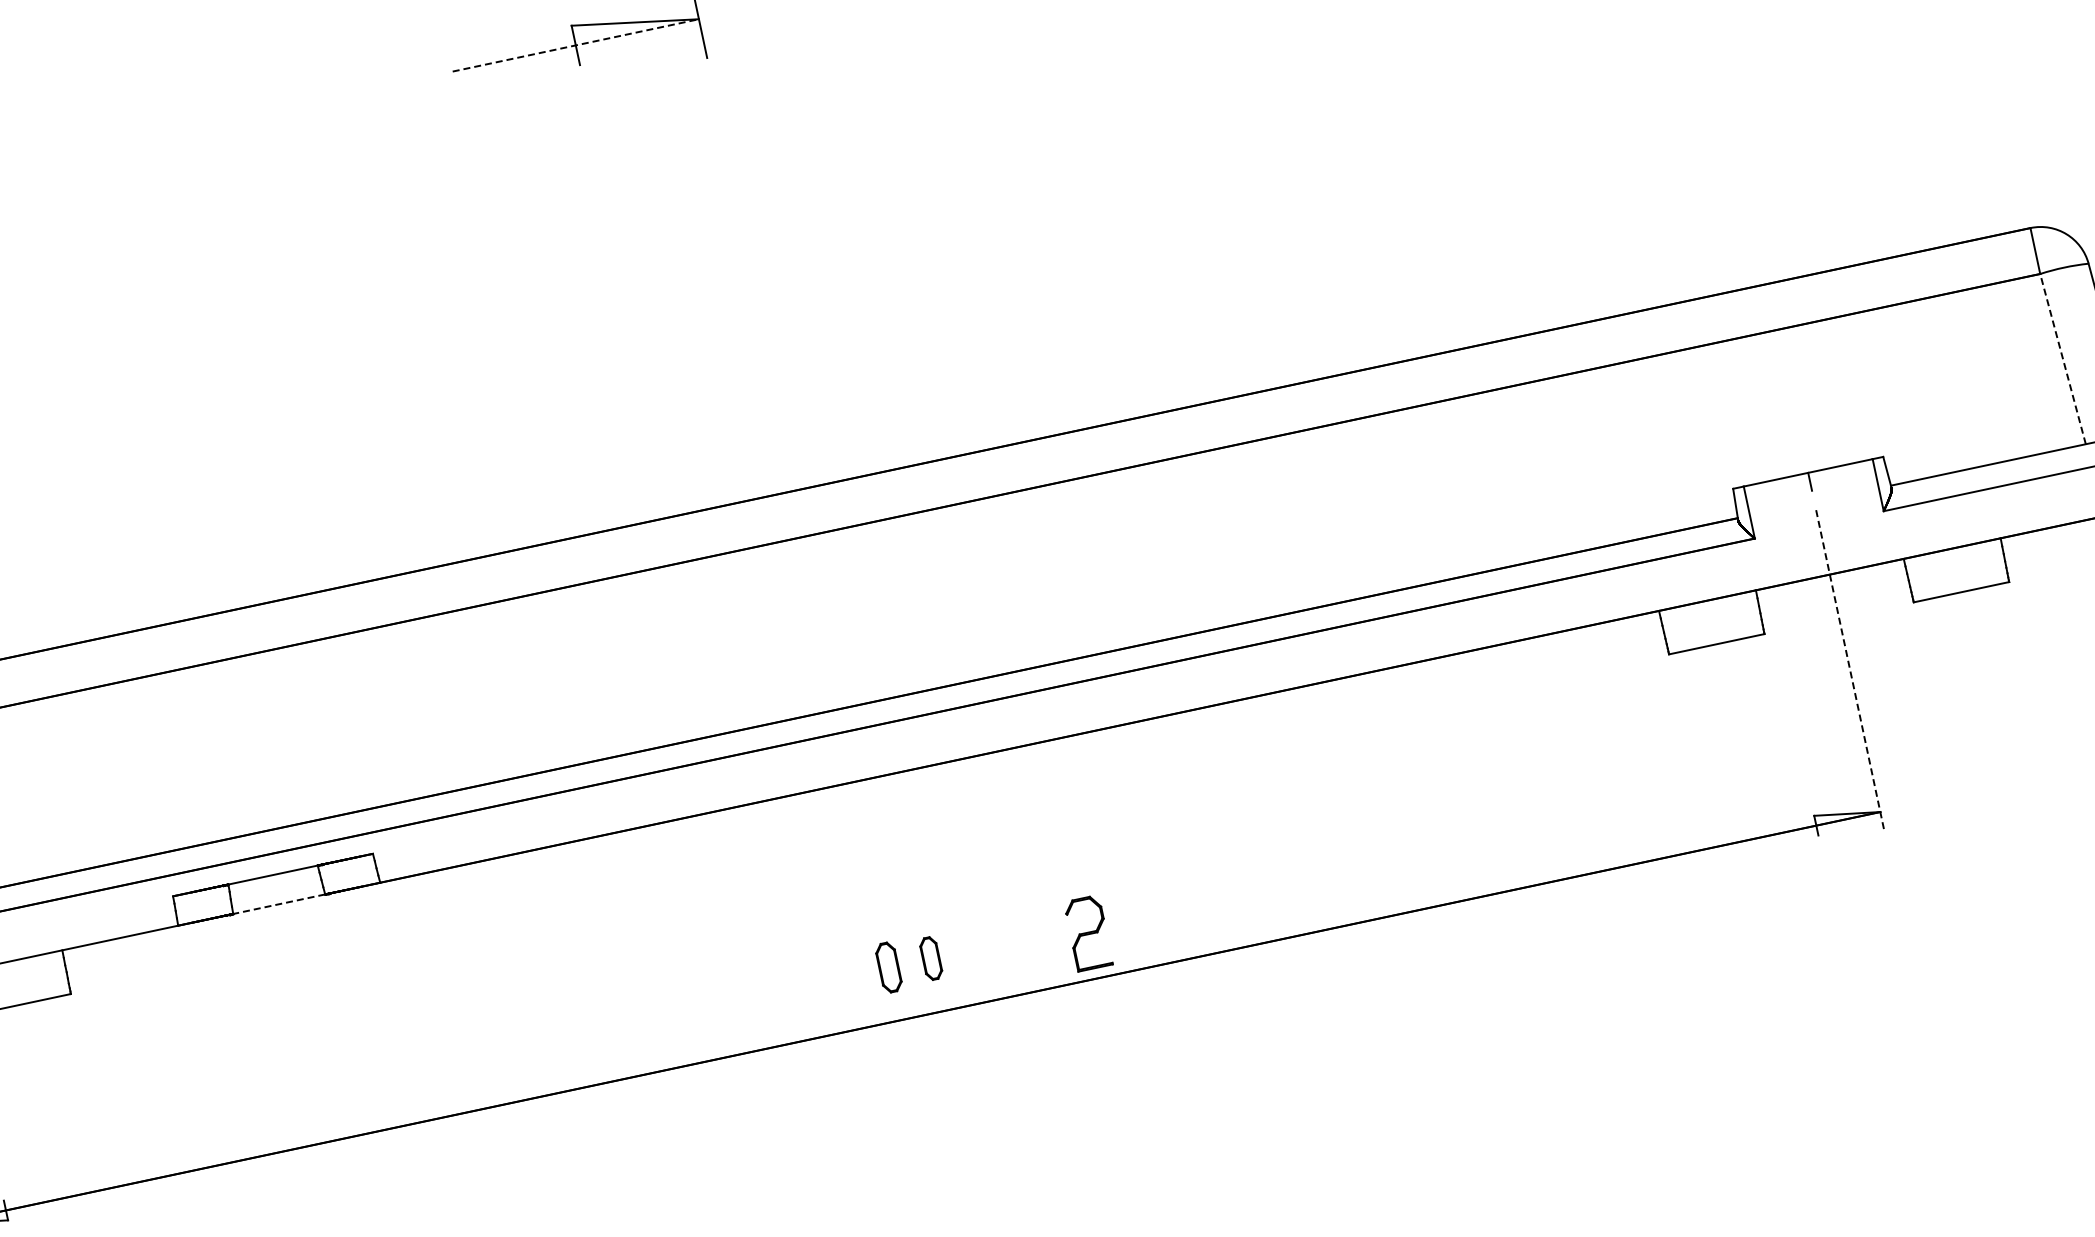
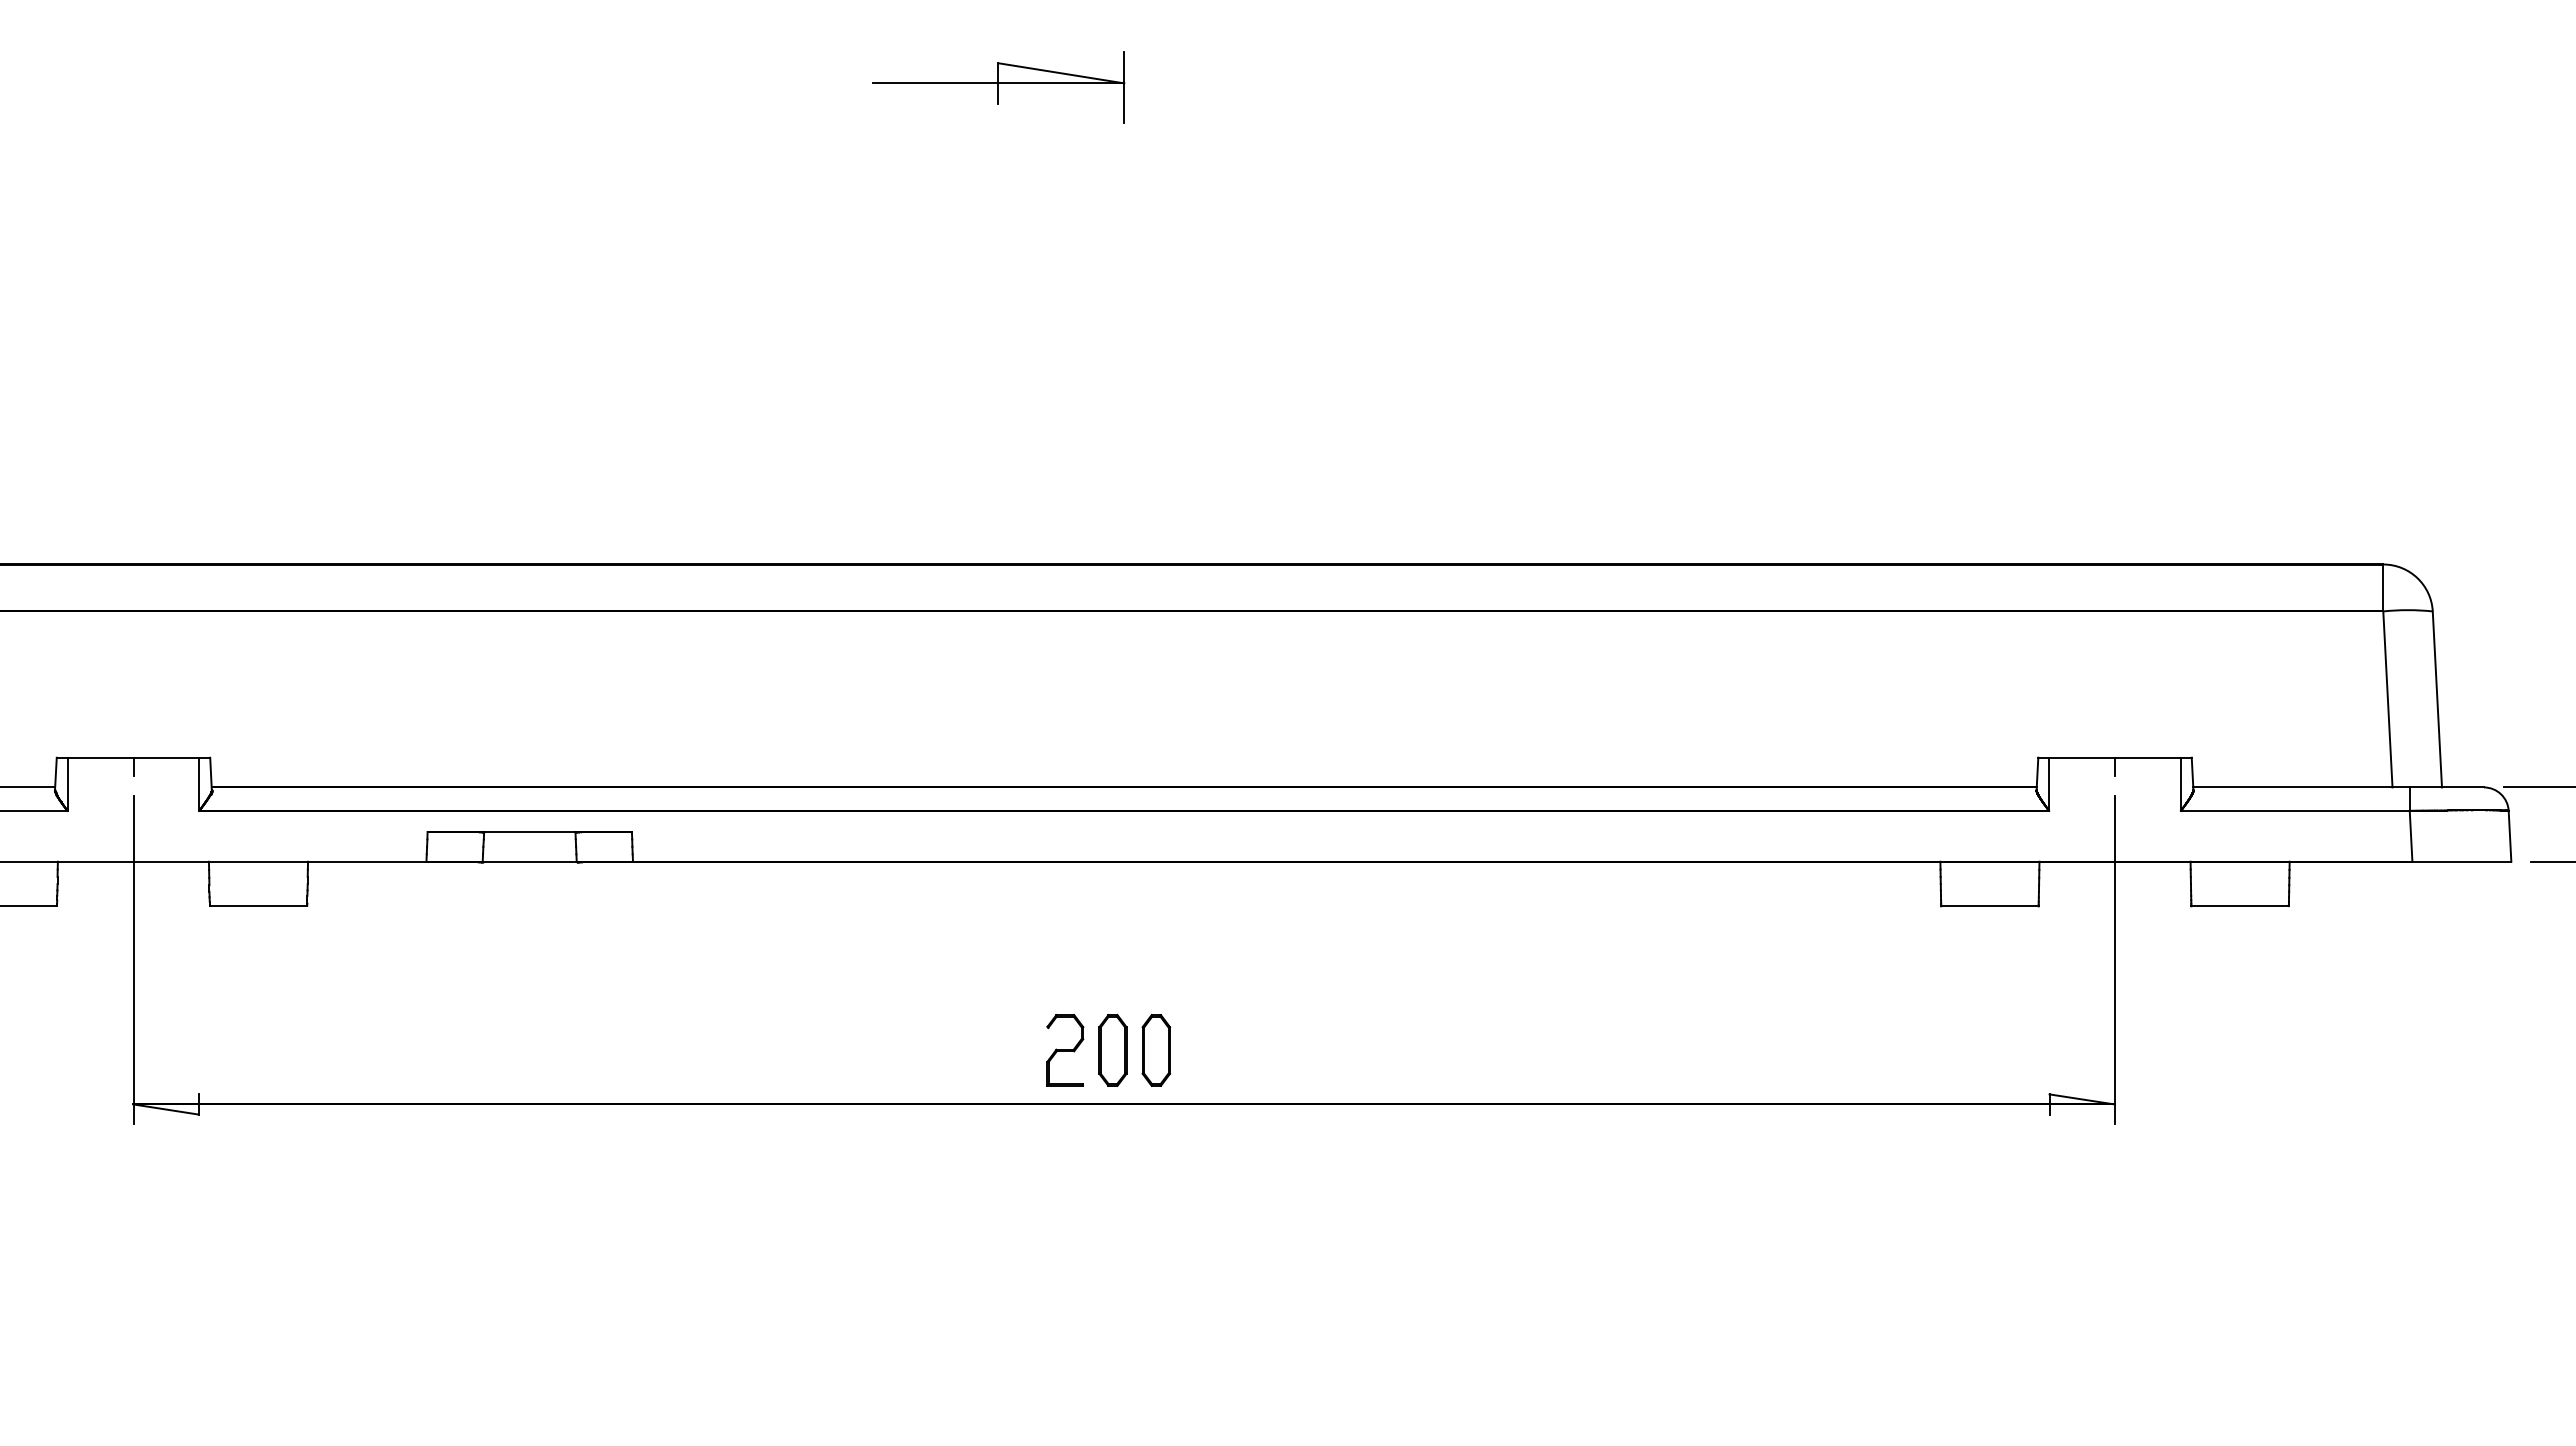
line: (575, 45) -> (998, 83), dashed -> solid
line: (2062, 358) -> (2387, 698), dashed -> solid
line: (1850, 671) -> (2115, 960), dashed -> solid
line: (278, 904) -> (529, 861), dashed -> solid
part: (1088, 933) -> (1065, 1050), moved
part: (930, 958) -> (1155, 1050), size x1.67
part: (888, 967) -> (1112, 1050), size x1.43

